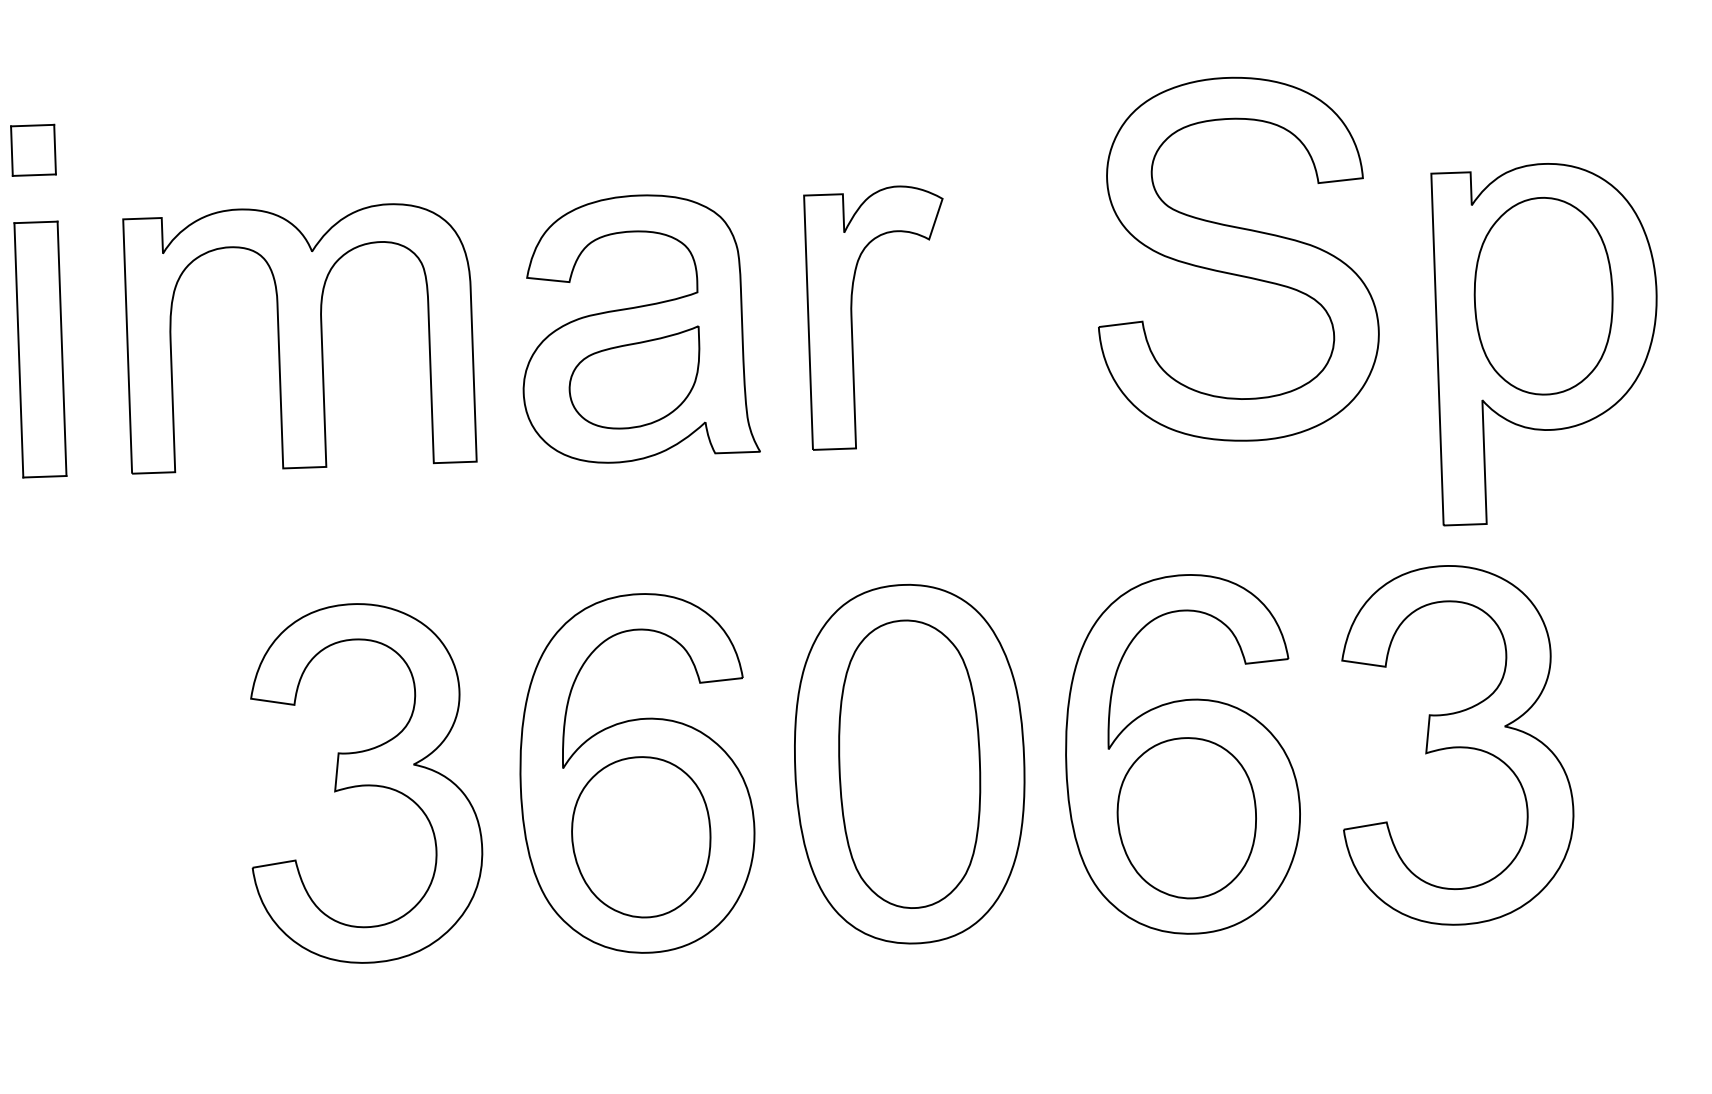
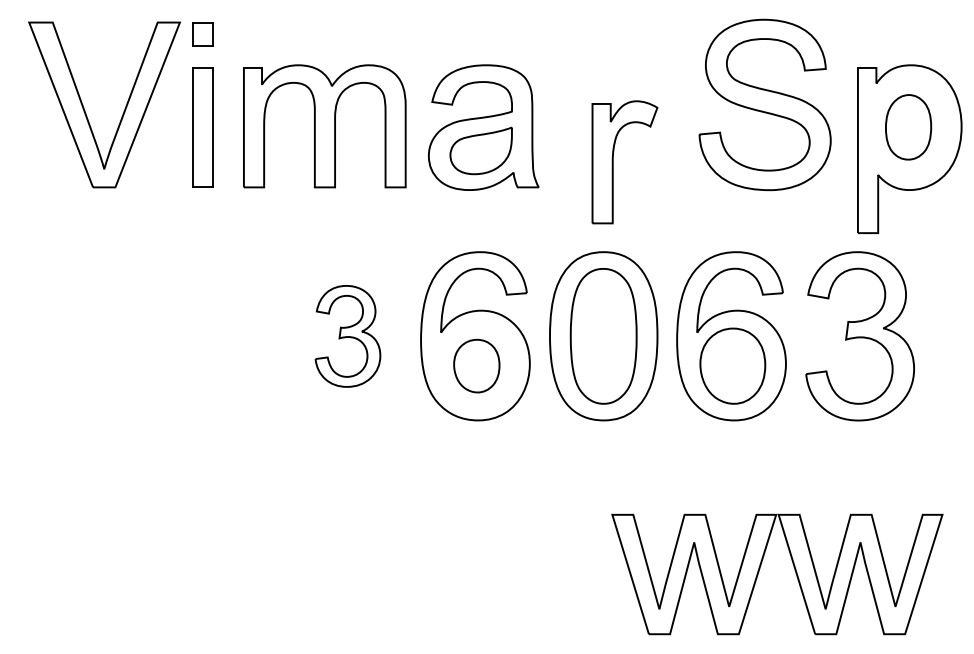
part: (1543, 296) -> (908, 127), size x0.7
part: (853, 318) -> (613, 162), moved
part: (363, 783) -> (347, 336), size x0.6
part: (640, 835) -> (476, 365), size x0.7

